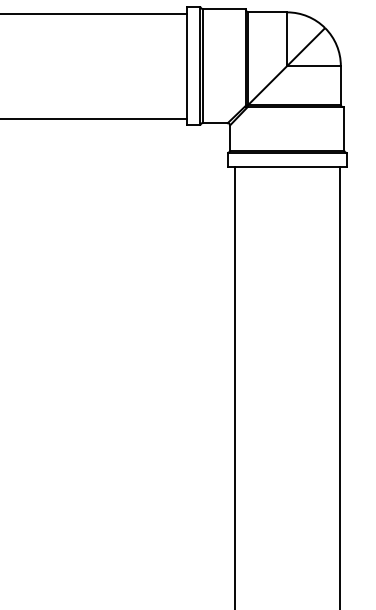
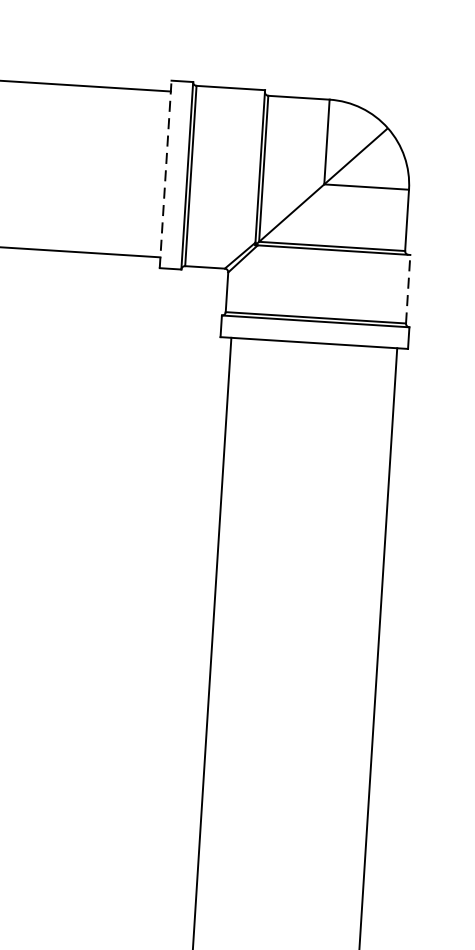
line: (186, 65) -> (165, 173), solid -> dashed
line: (344, 128) -> (408, 288), solid -> dashed

